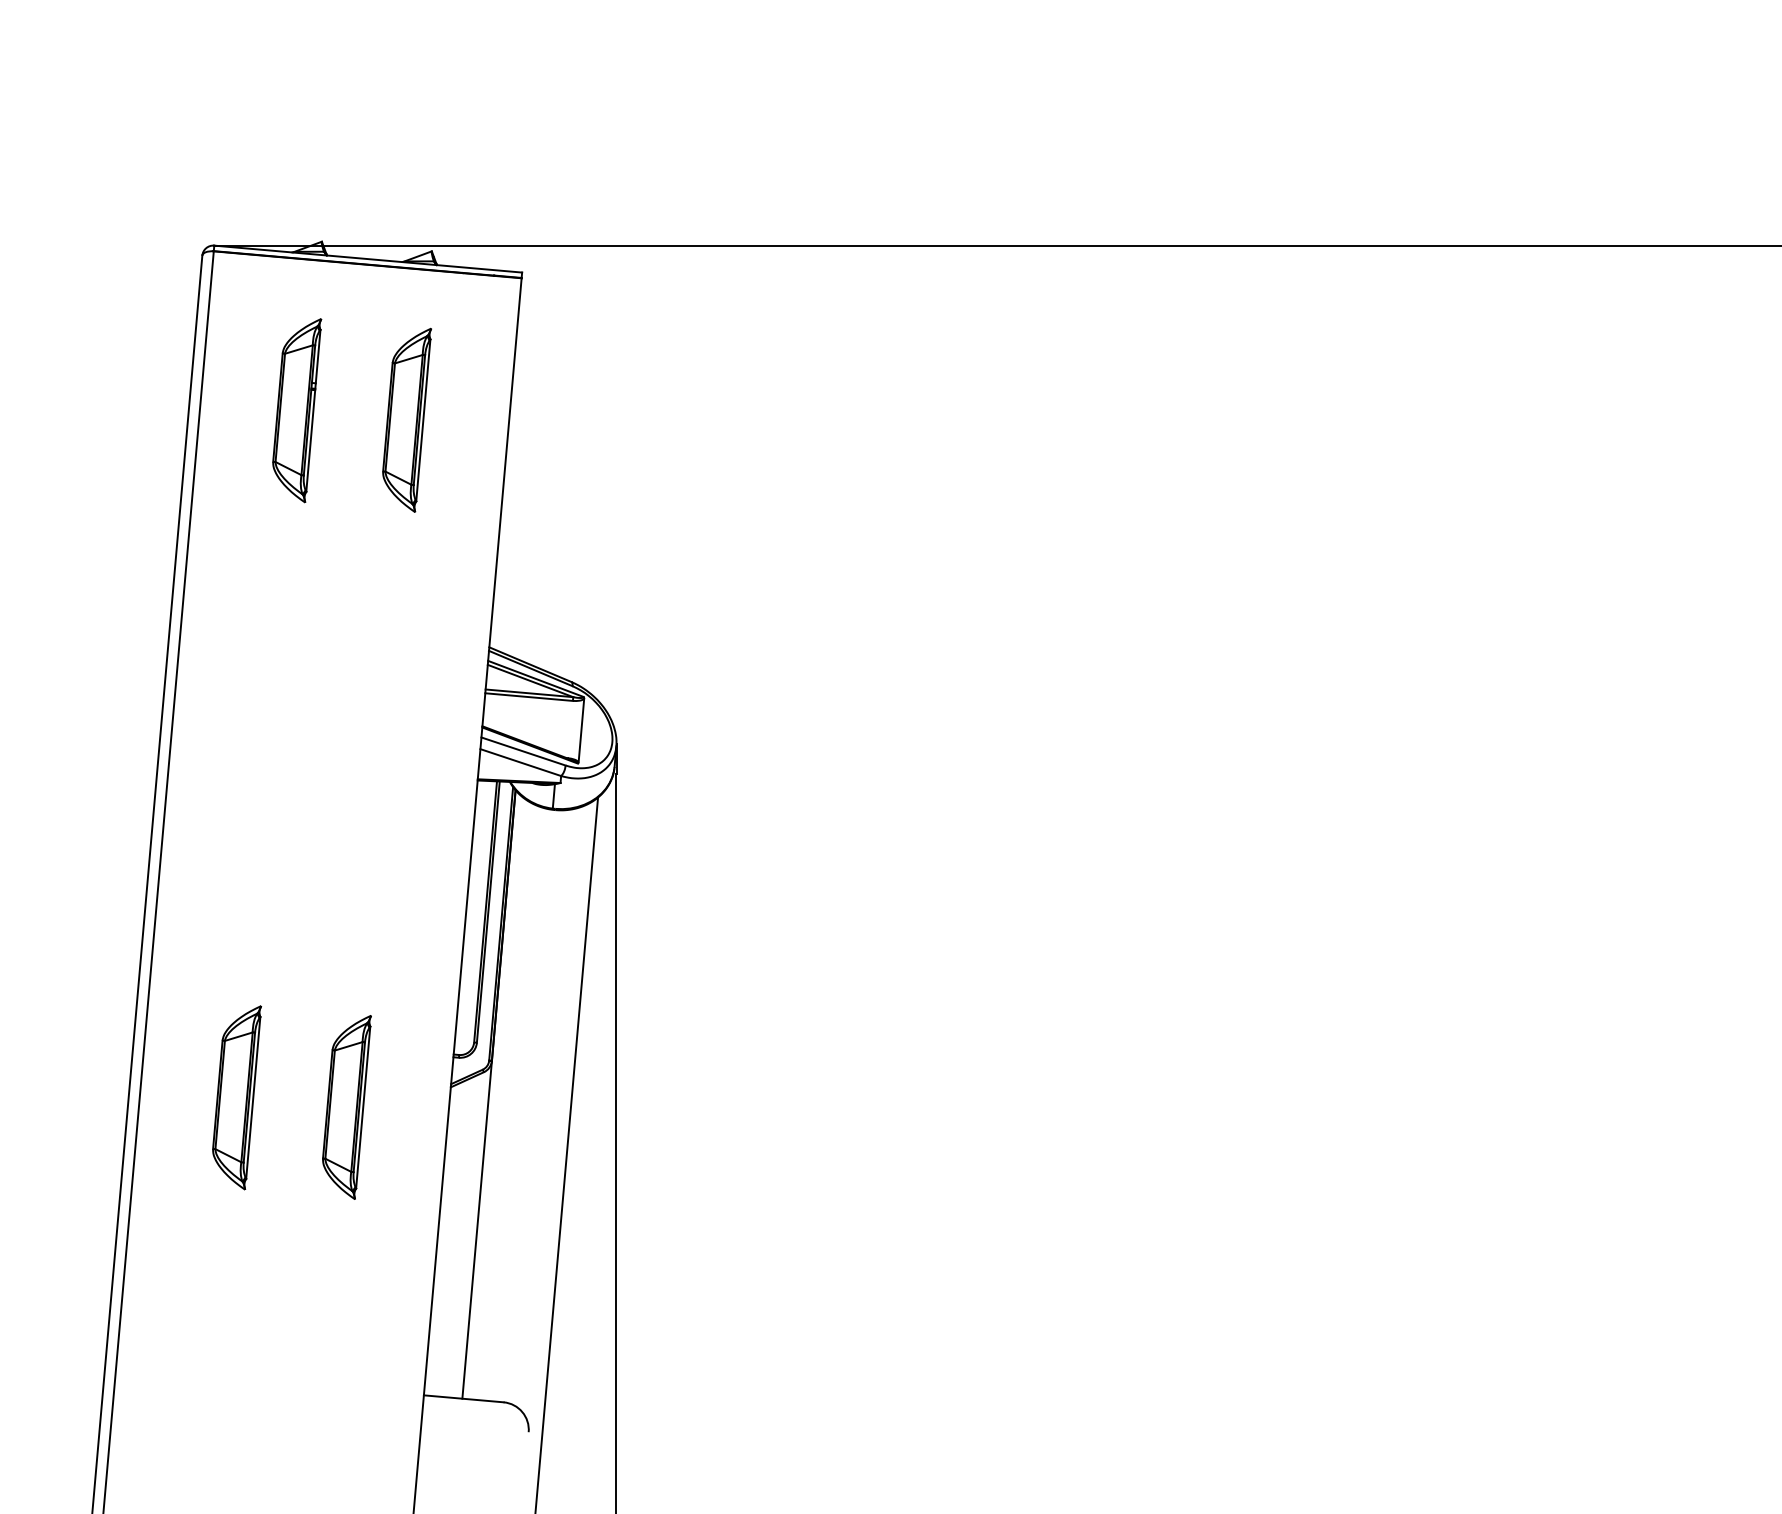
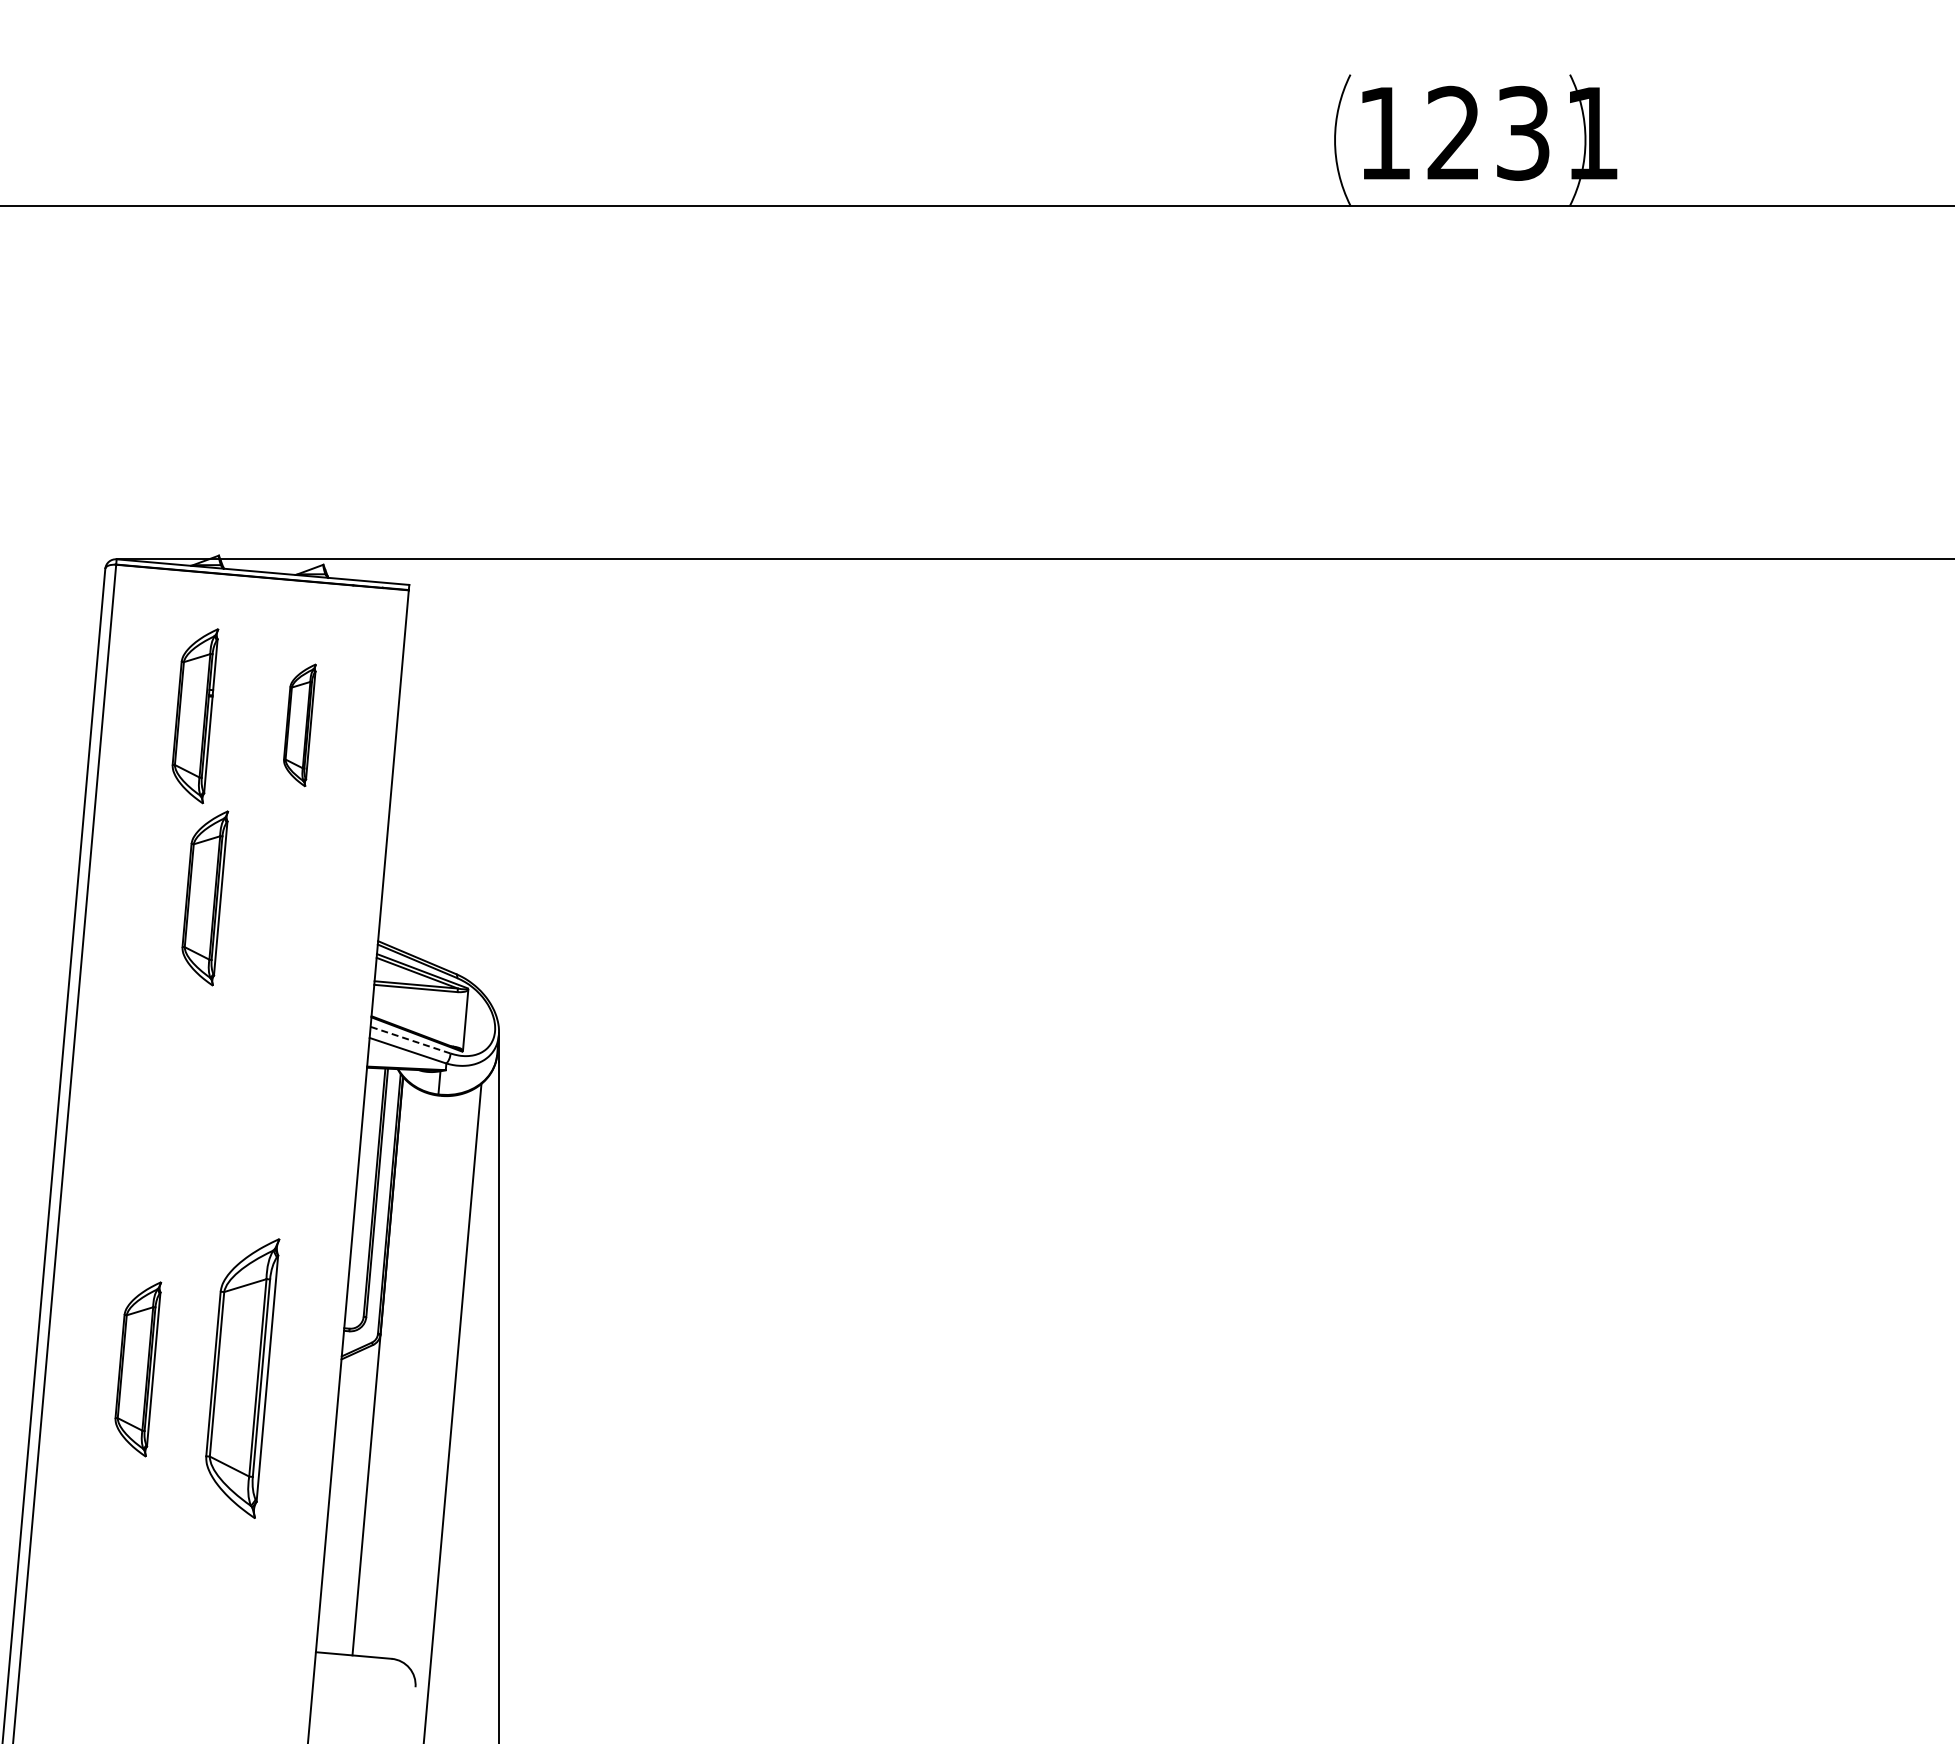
part: (406, 420) -> (299, 725), size x0.7
part: (307, 602) -> (205, 898), added
line: (523, 751) -> (410, 1040), solid -> dashed
part: (346, 1107) -> (242, 1378), size x1.6

